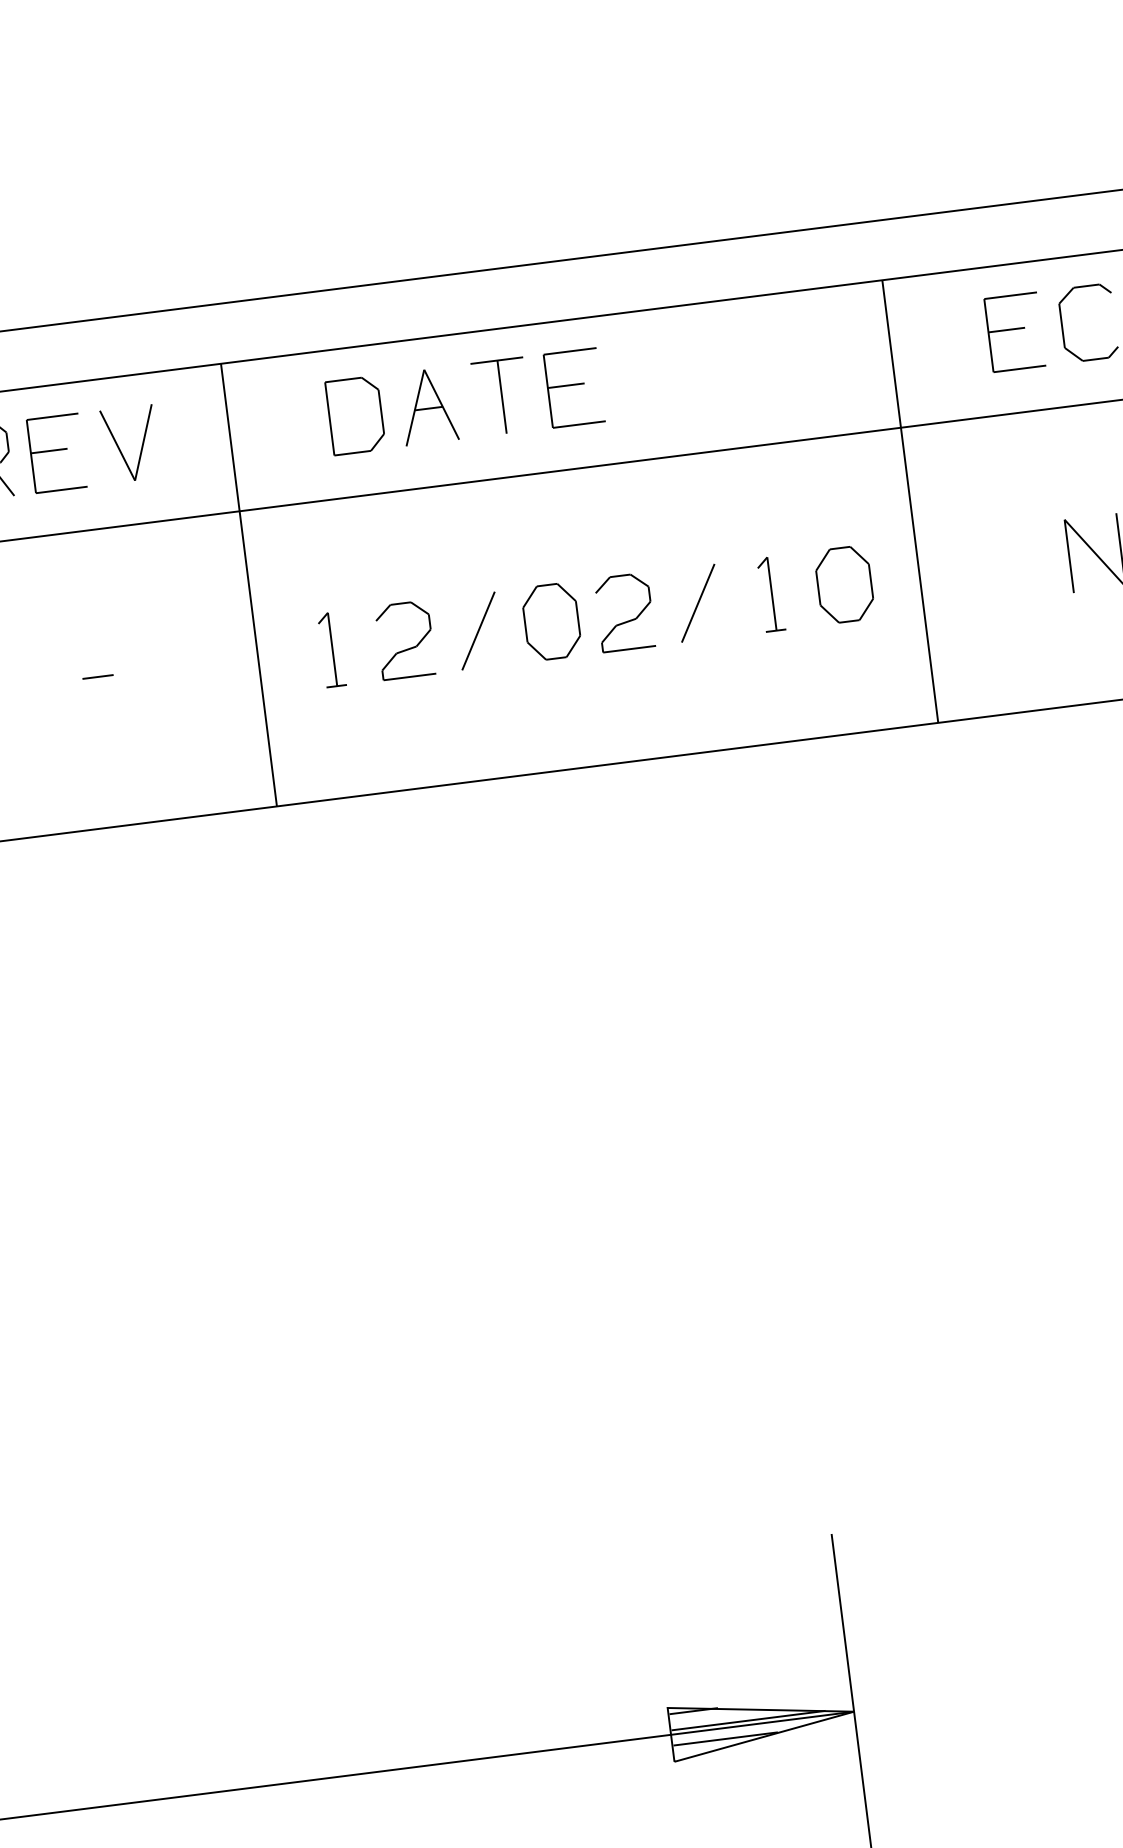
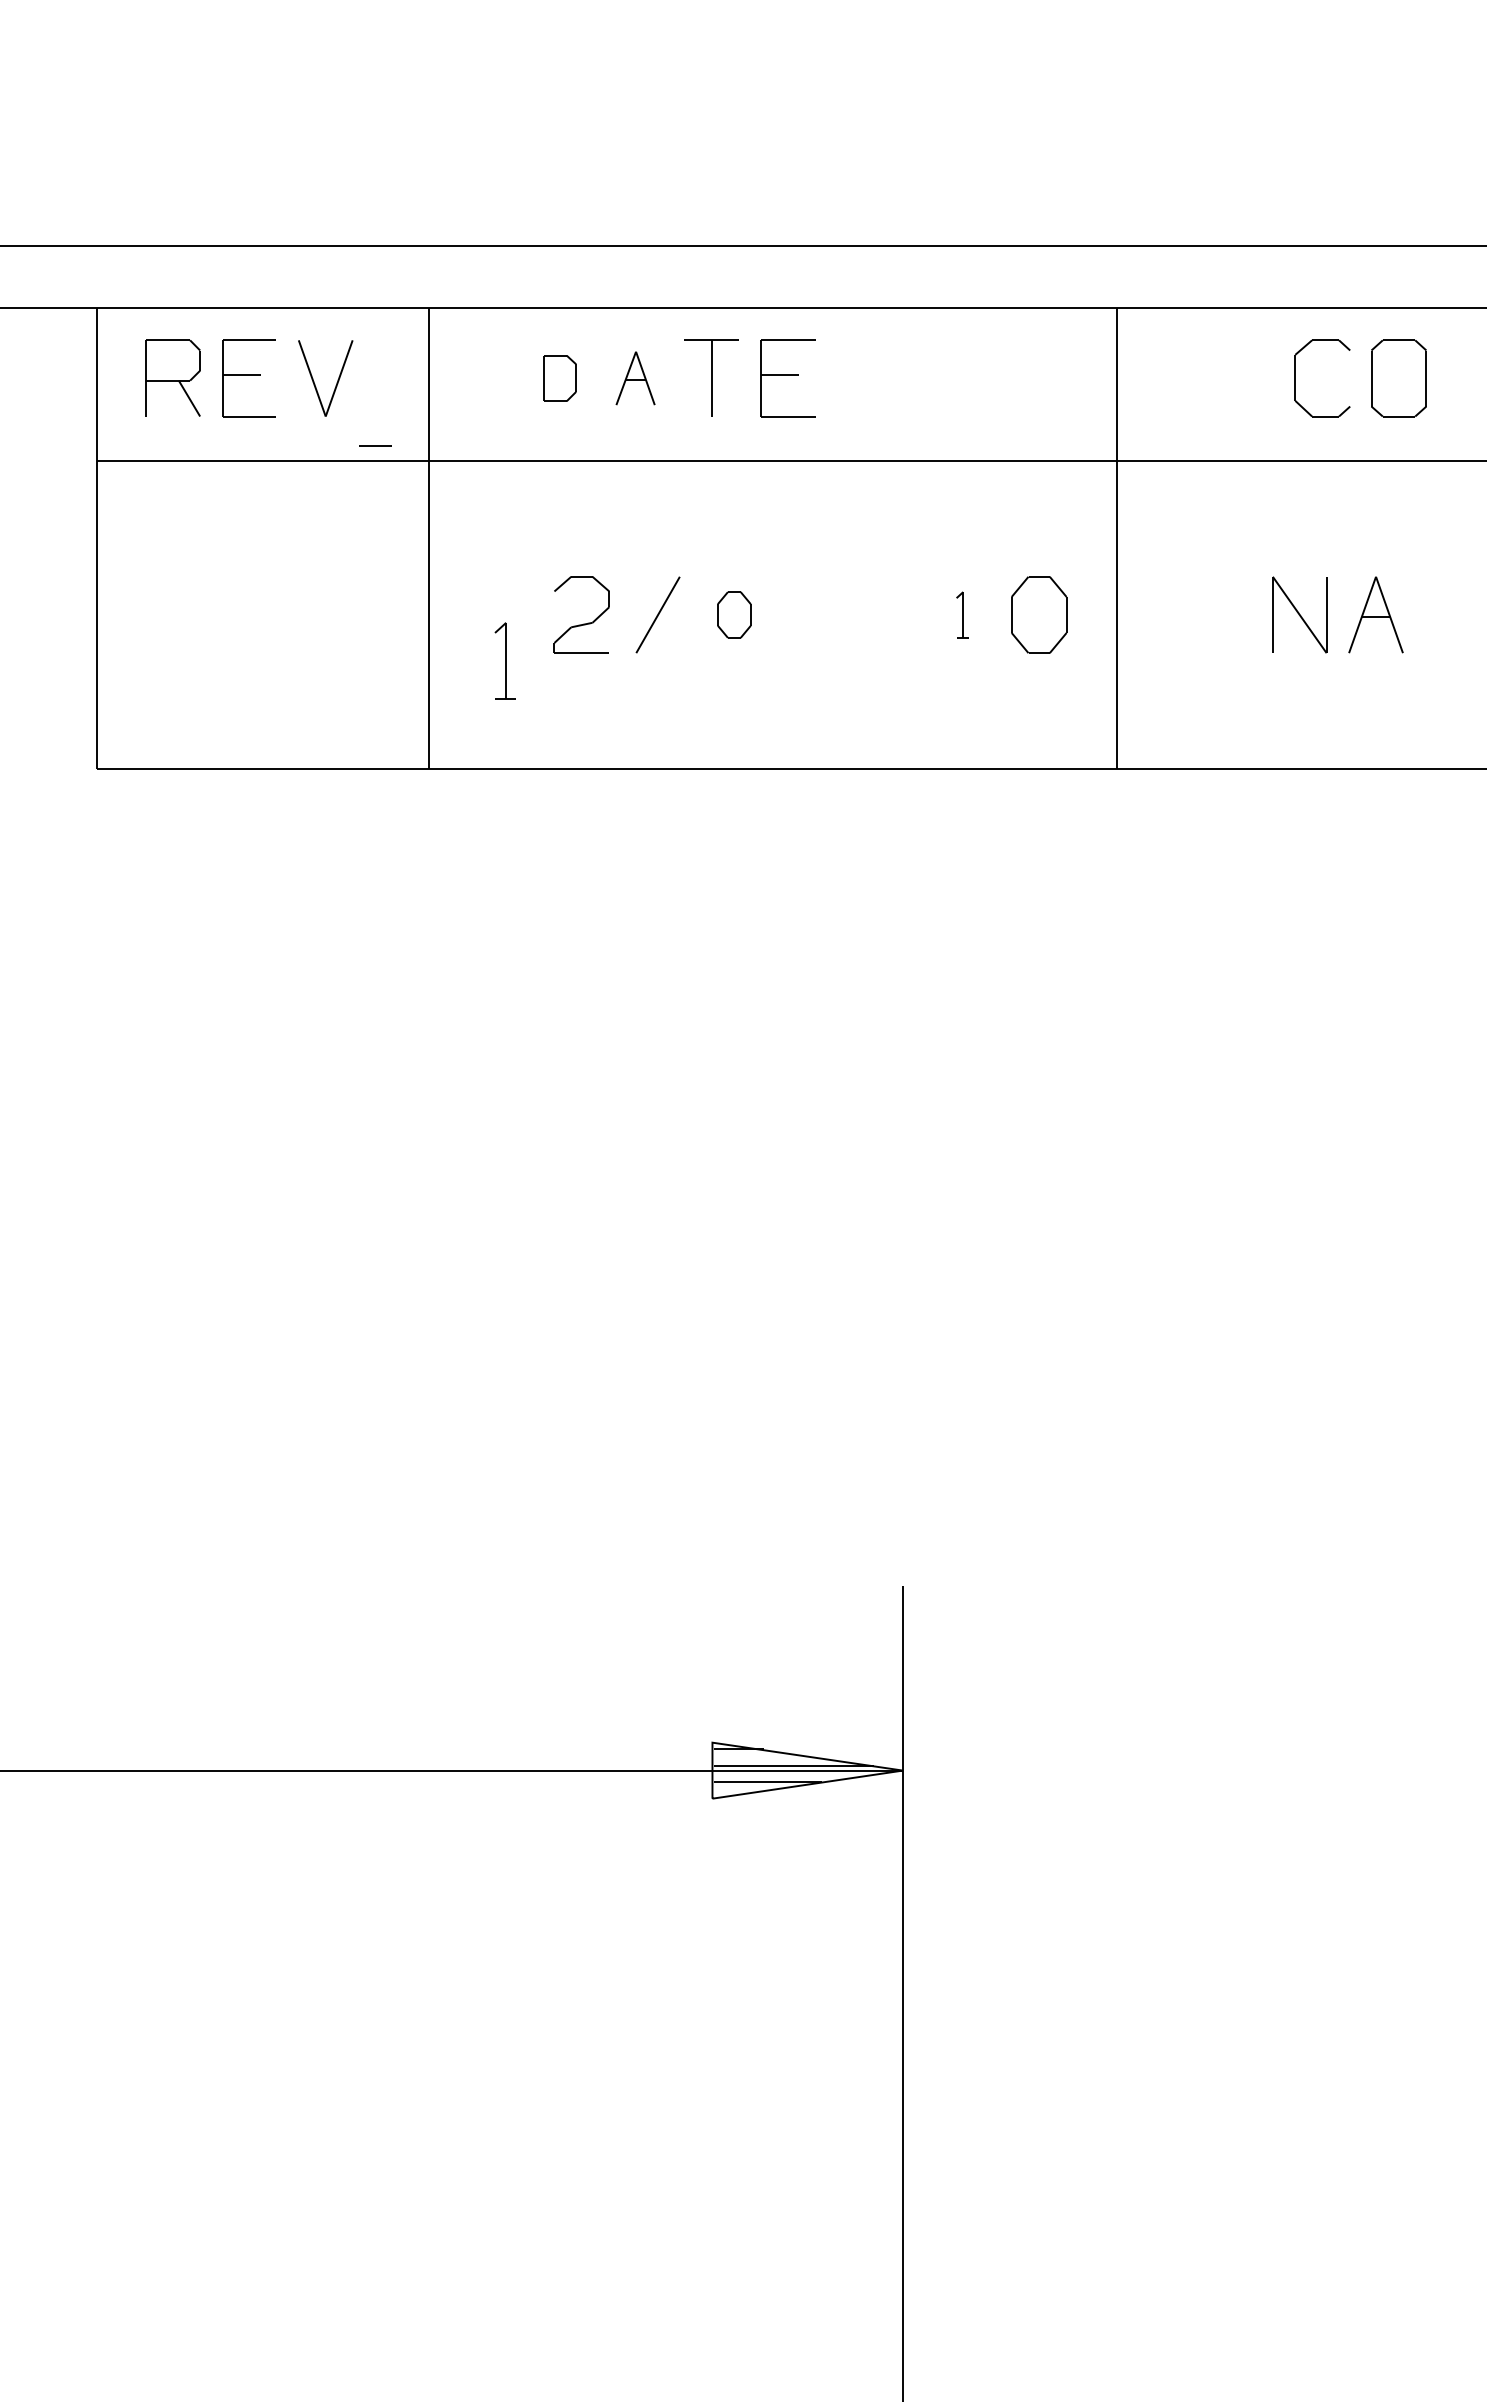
part: (1014, 332) -> (1245, 378), removed
part: (428, 406) -> (635, 378), size x0.7
part: (355, 415) -> (559, 378), size x0.6
part: (770, 593) -> (962, 614), size x0.6
line: (697, 602) -> (886, 614), removed
part: (626, 620) -> (811, 623), removed
part: (551, 621) -> (734, 614), size x0.6
part: (330, 649) -> (504, 660), moved
line: (98, 676) -> (375, 445), moved

